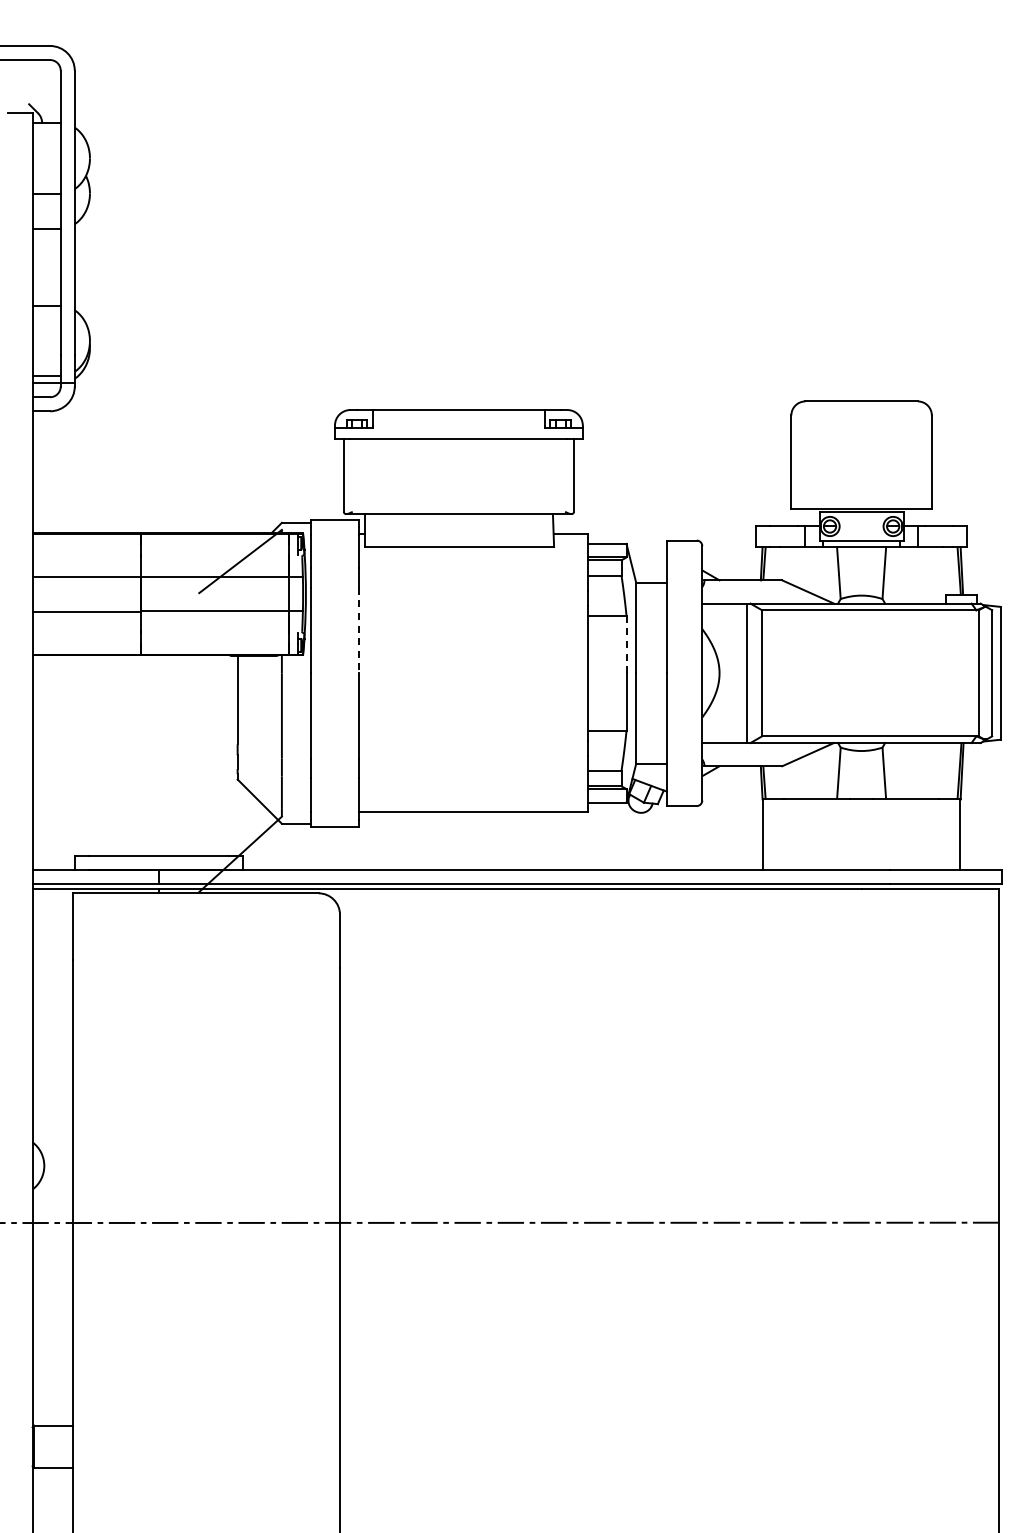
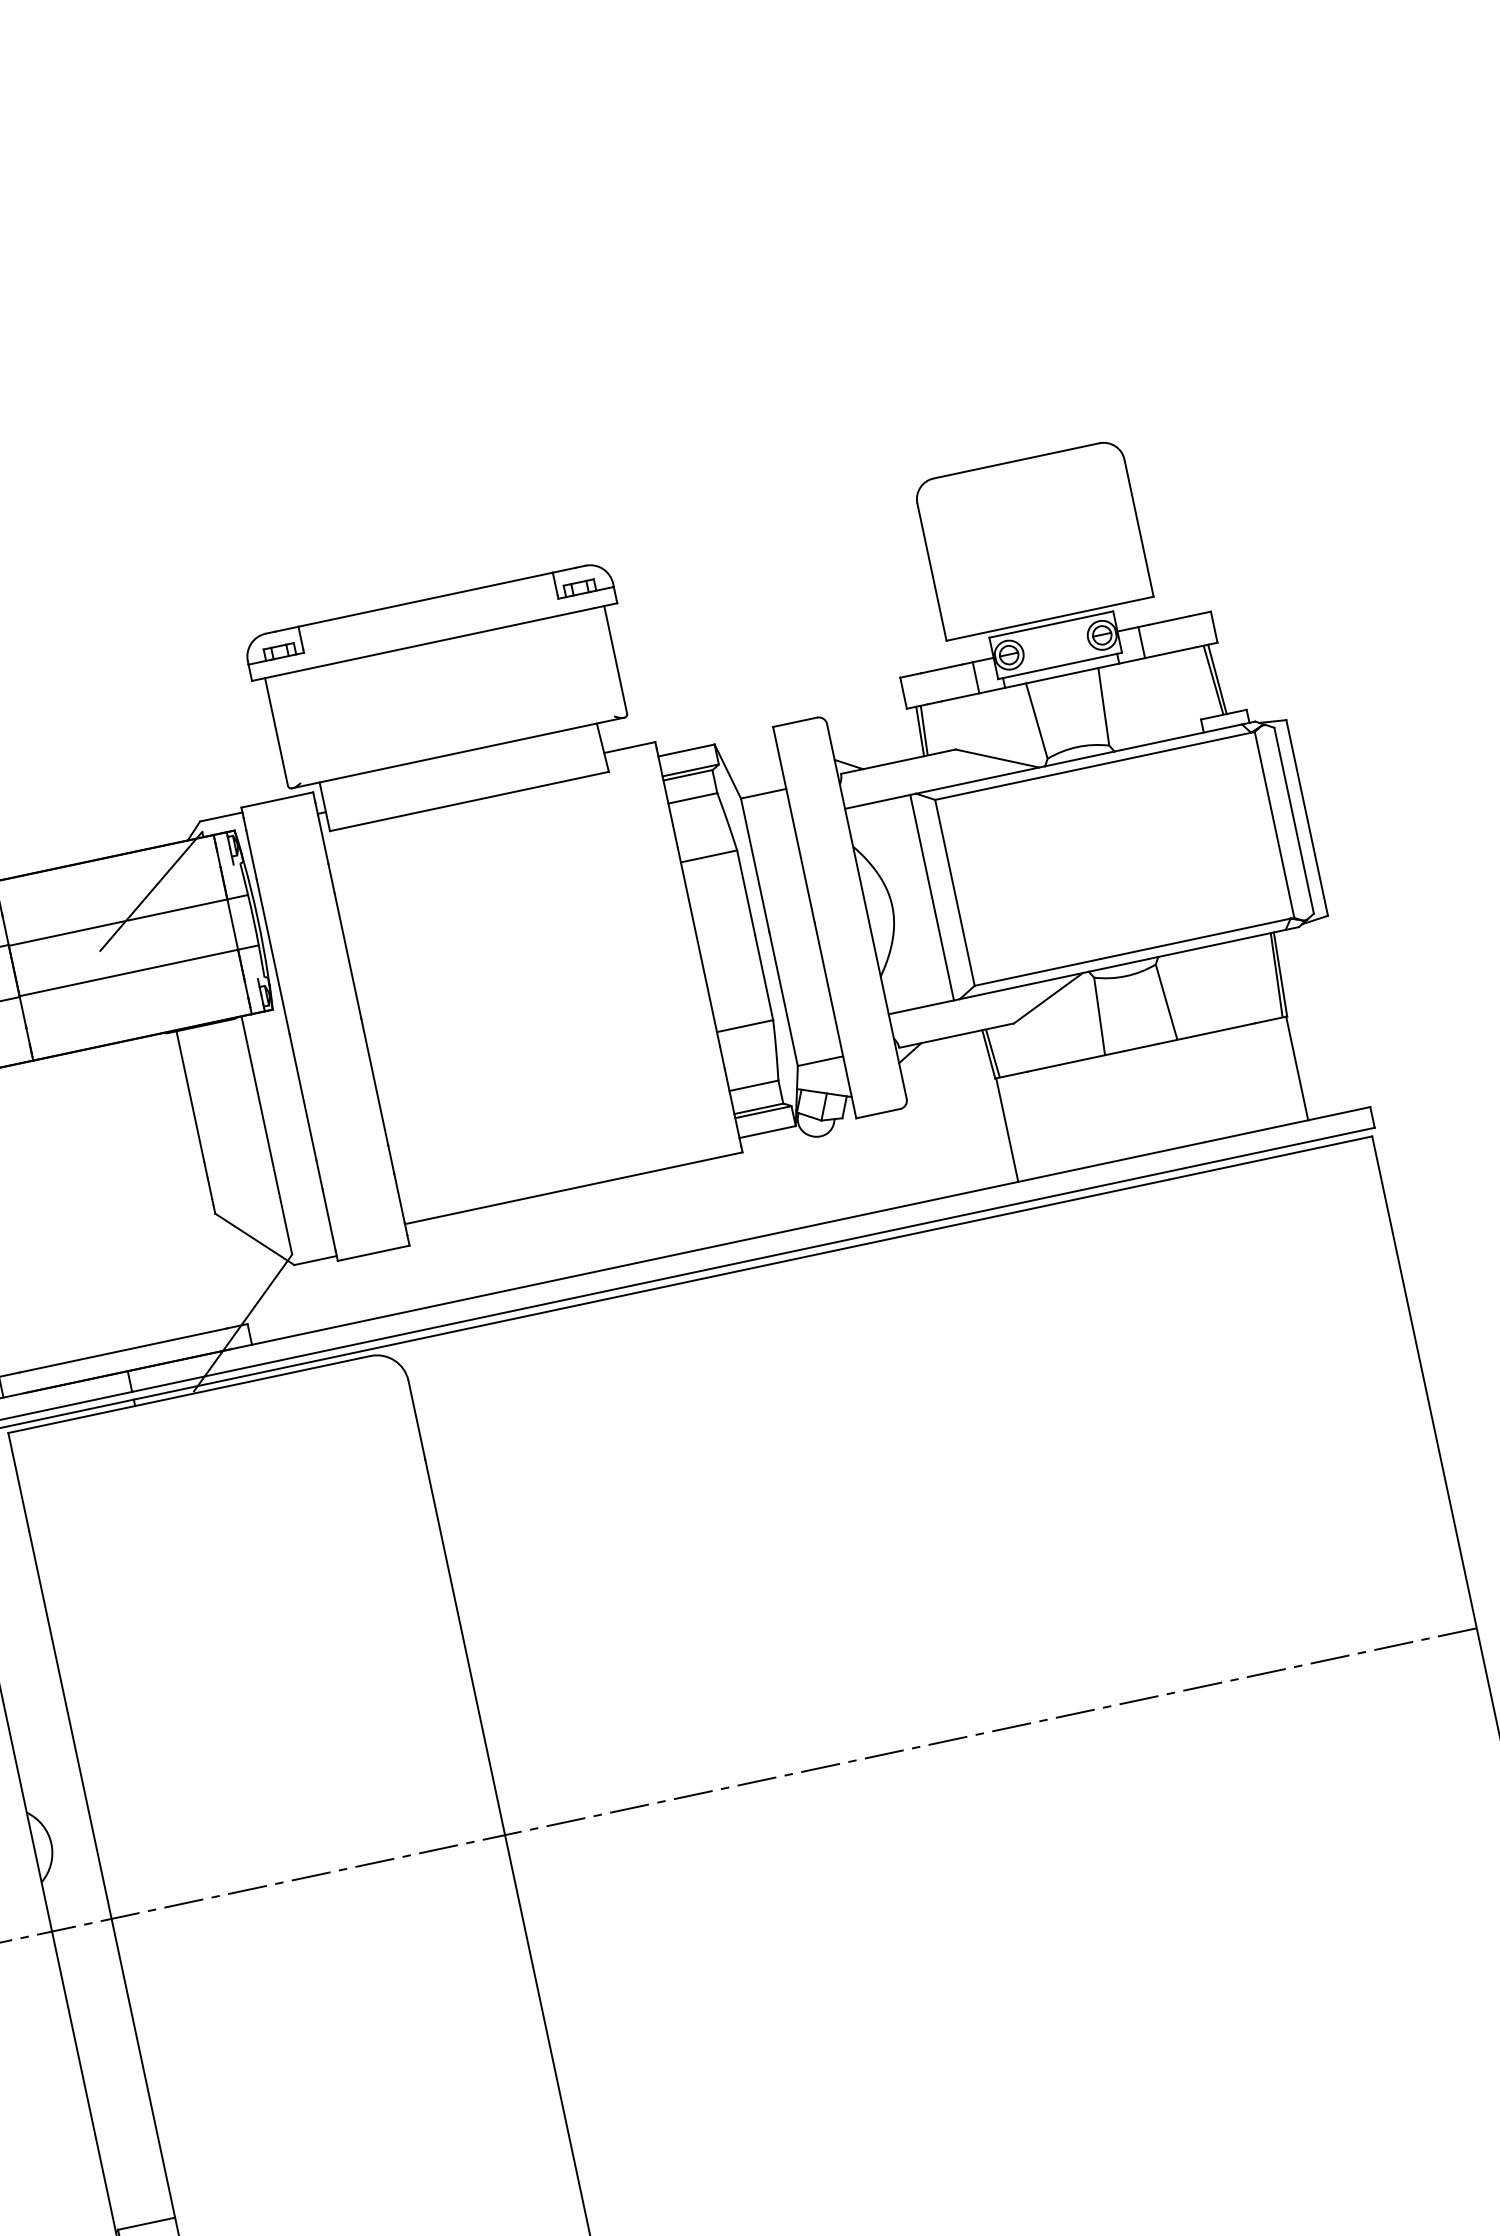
line: (359, 630) -> (348, 955), dashed -> solid
line: (626, 644) -> (746, 892), dashed -> solid

